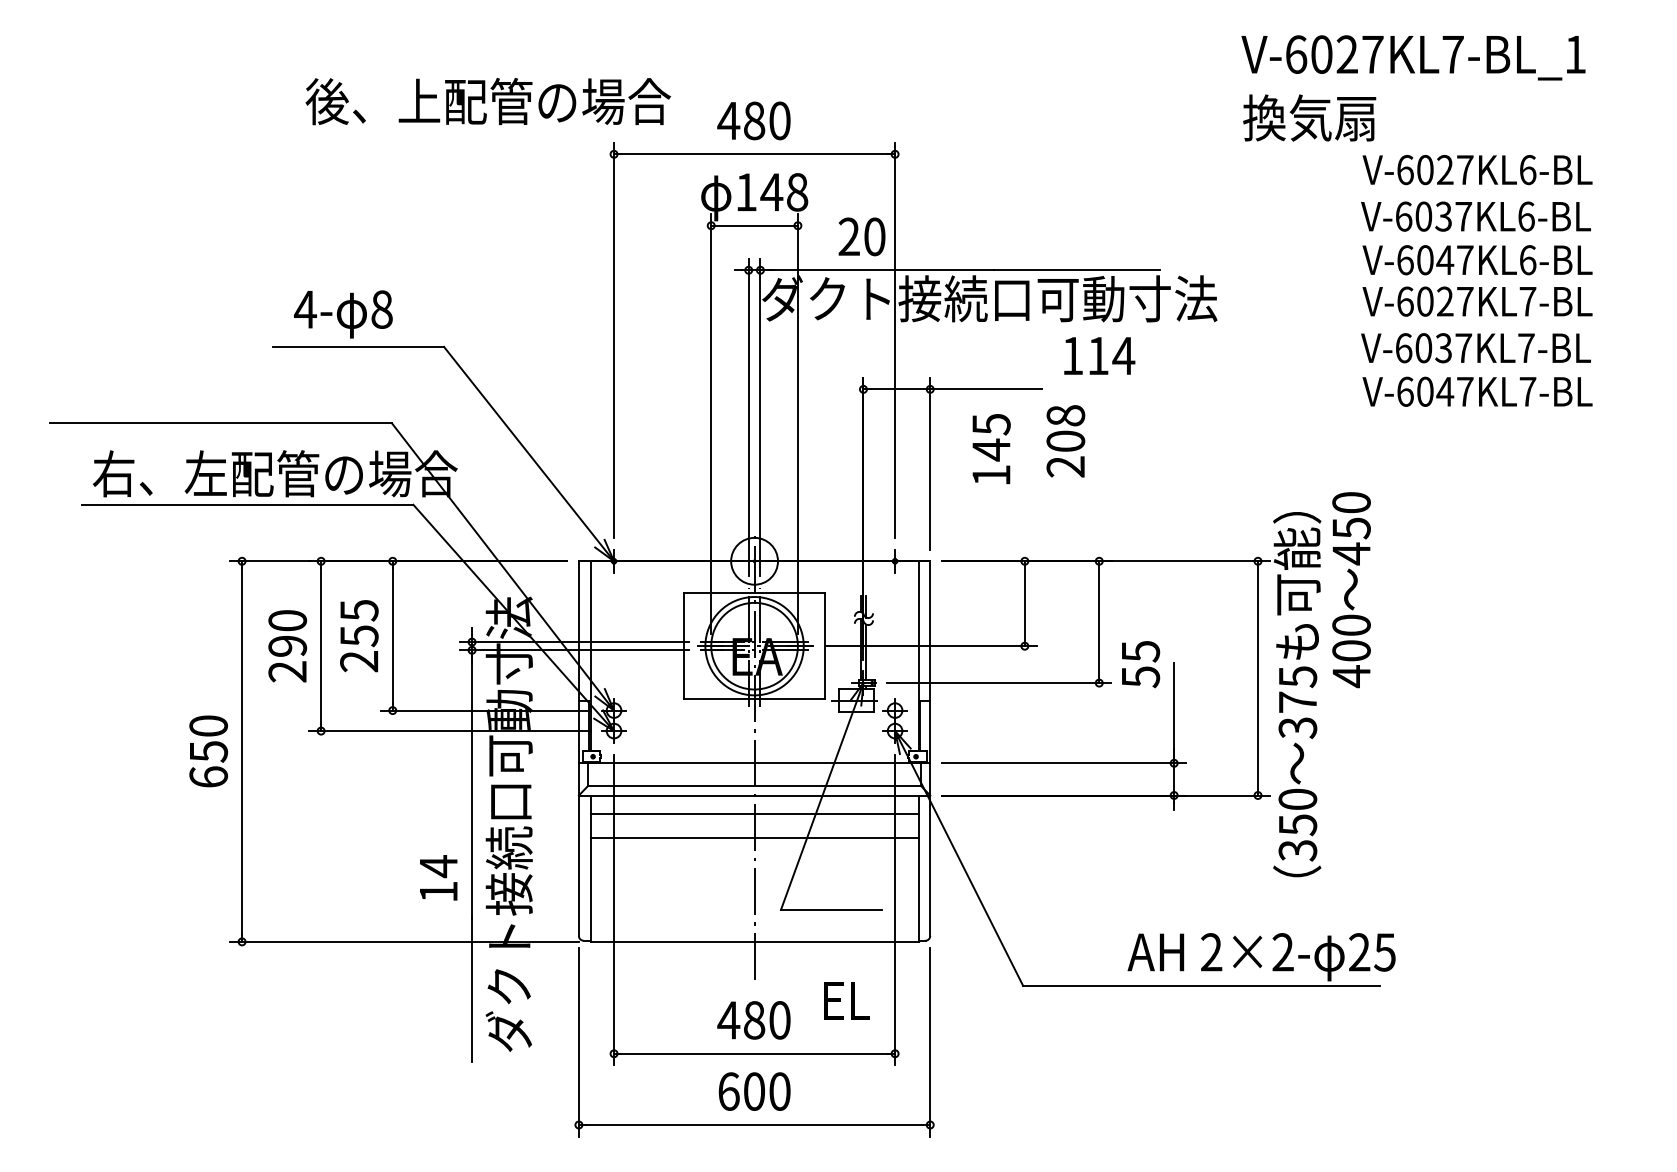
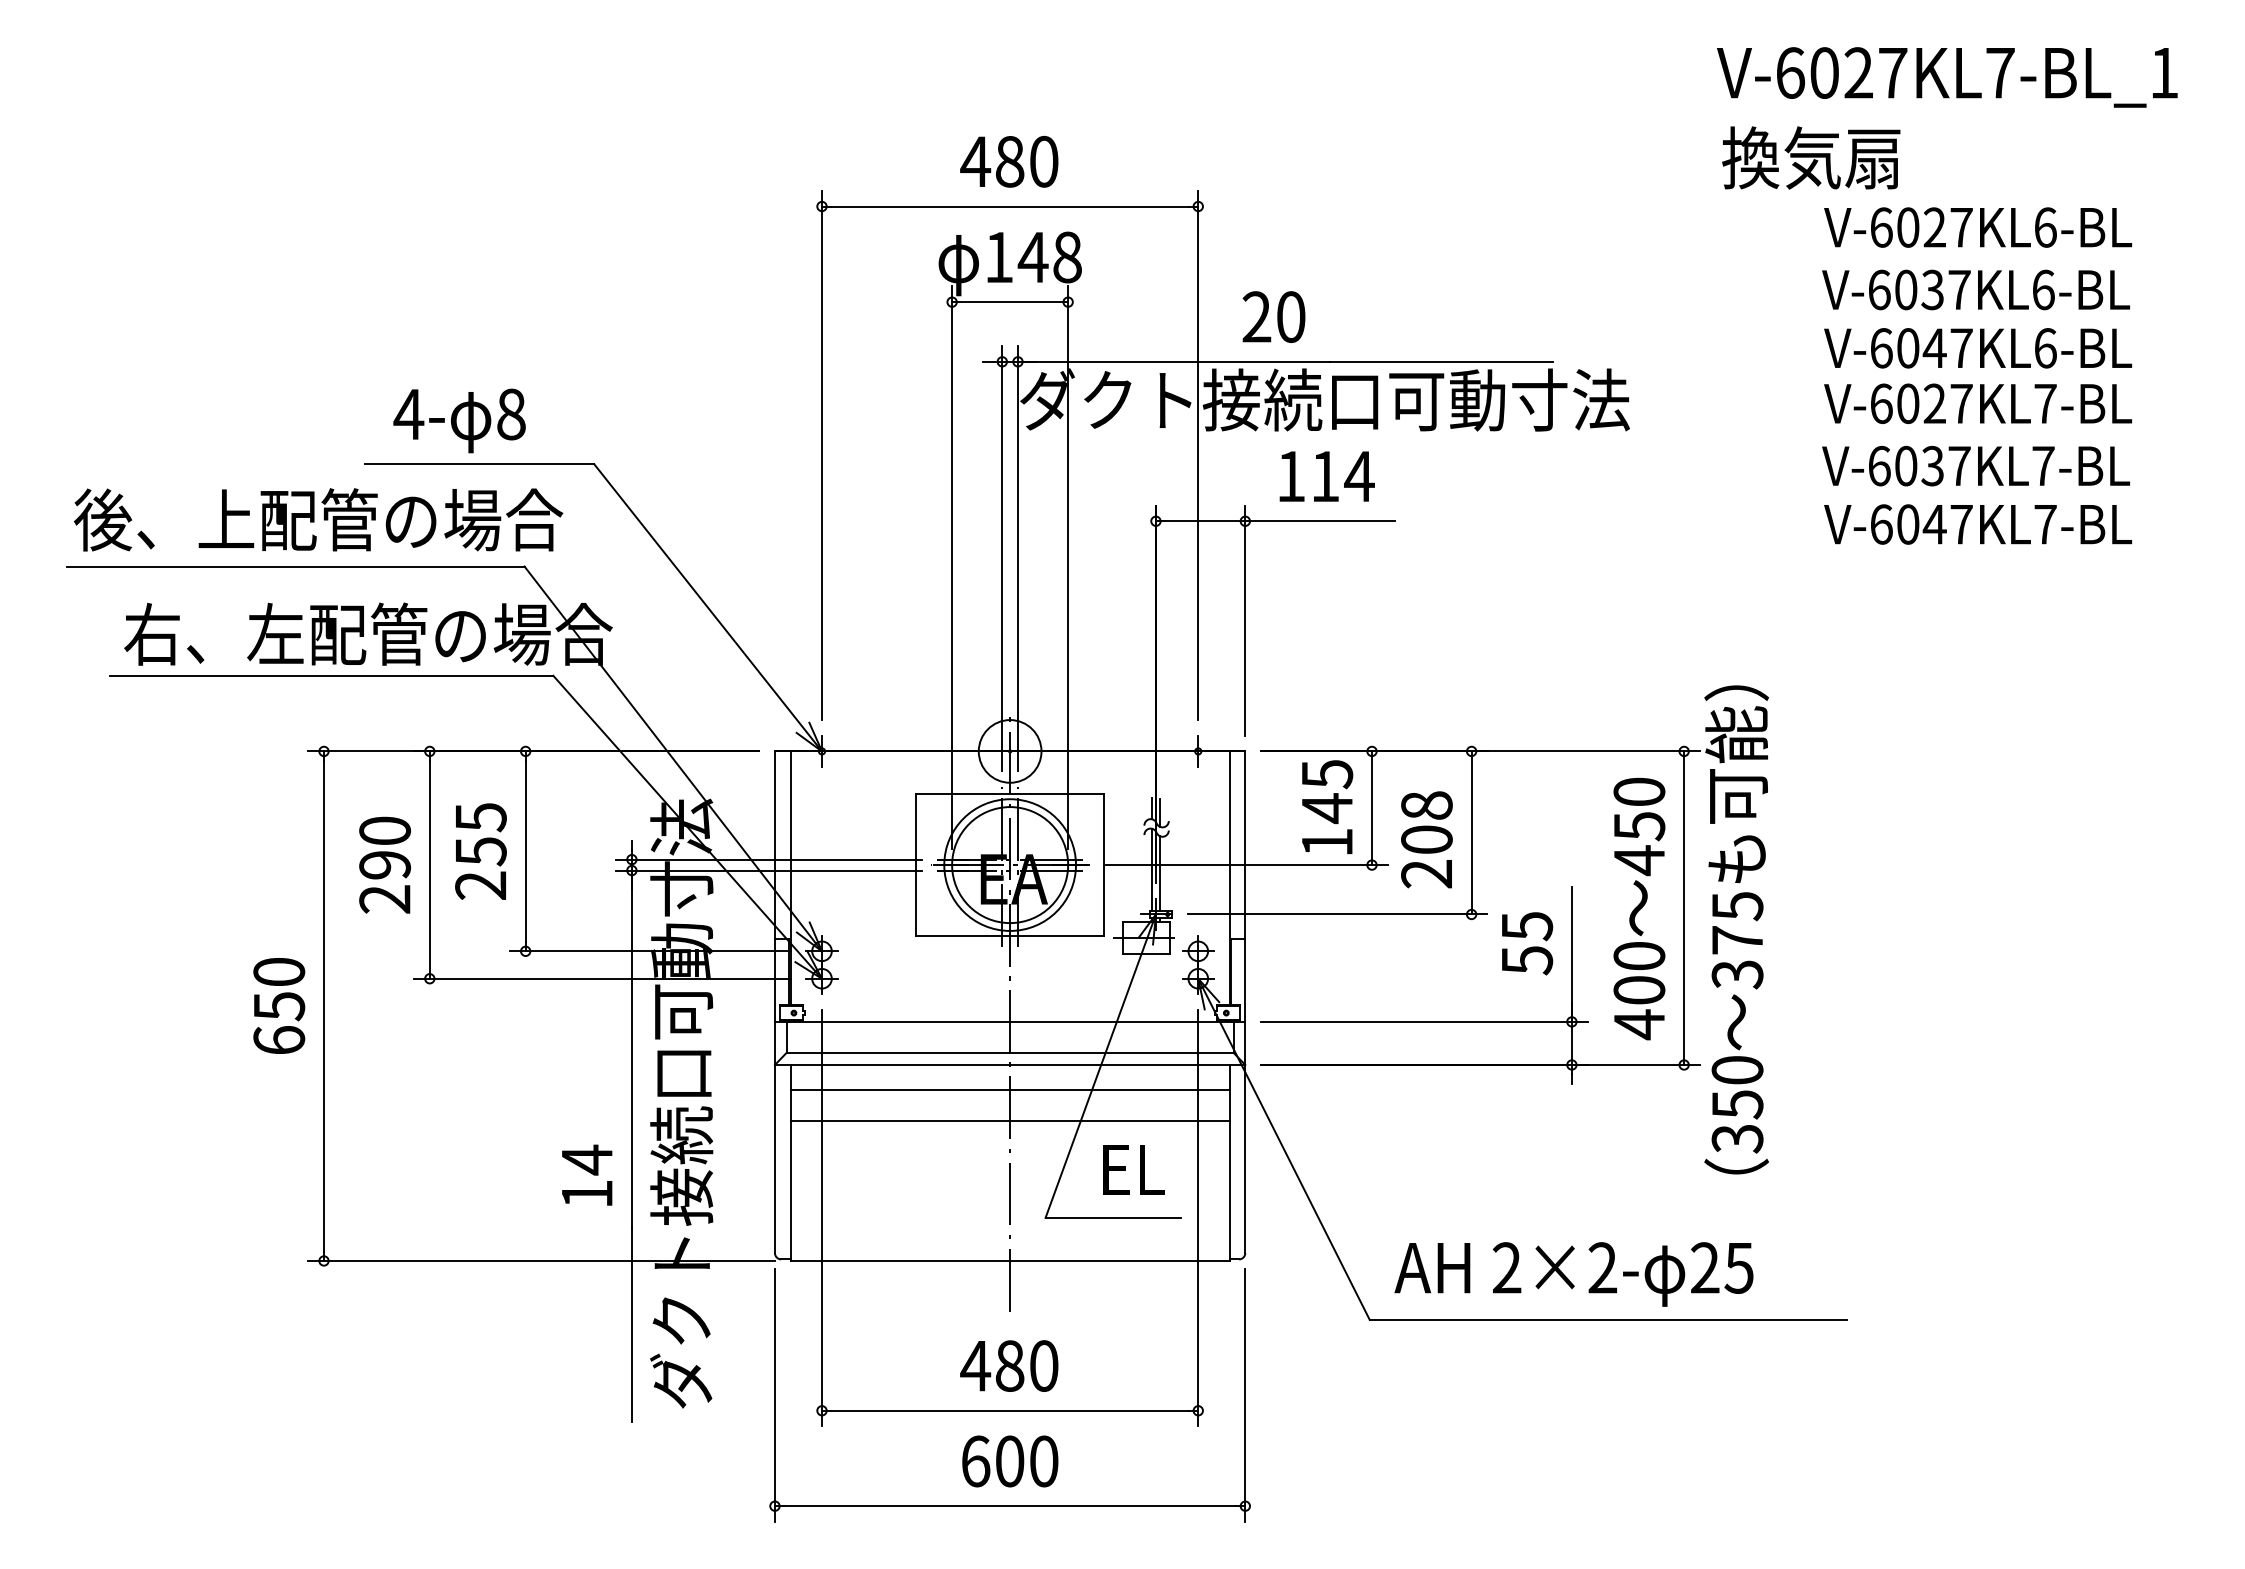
text: (1413, 57) -> (1947, 77), moved
text: (488, 101) -> (318, 519), moved
text: (1309, 117) -> (1811, 157), moved
text: (861, 236) -> (1273, 316), moved
text: (1099, 355) -> (1326, 476), moved
text: (1065, 441) -> (1426, 839), moved
text: (991, 449) -> (1327, 807), moved
text: (1351, 589) -> (1639, 908), moved
text: (1140, 664) -> (1527, 943), moved
text: (1261, 957) -> (1573, 1274), moved
text: (846, 1000) -> (1133, 1169), moved

